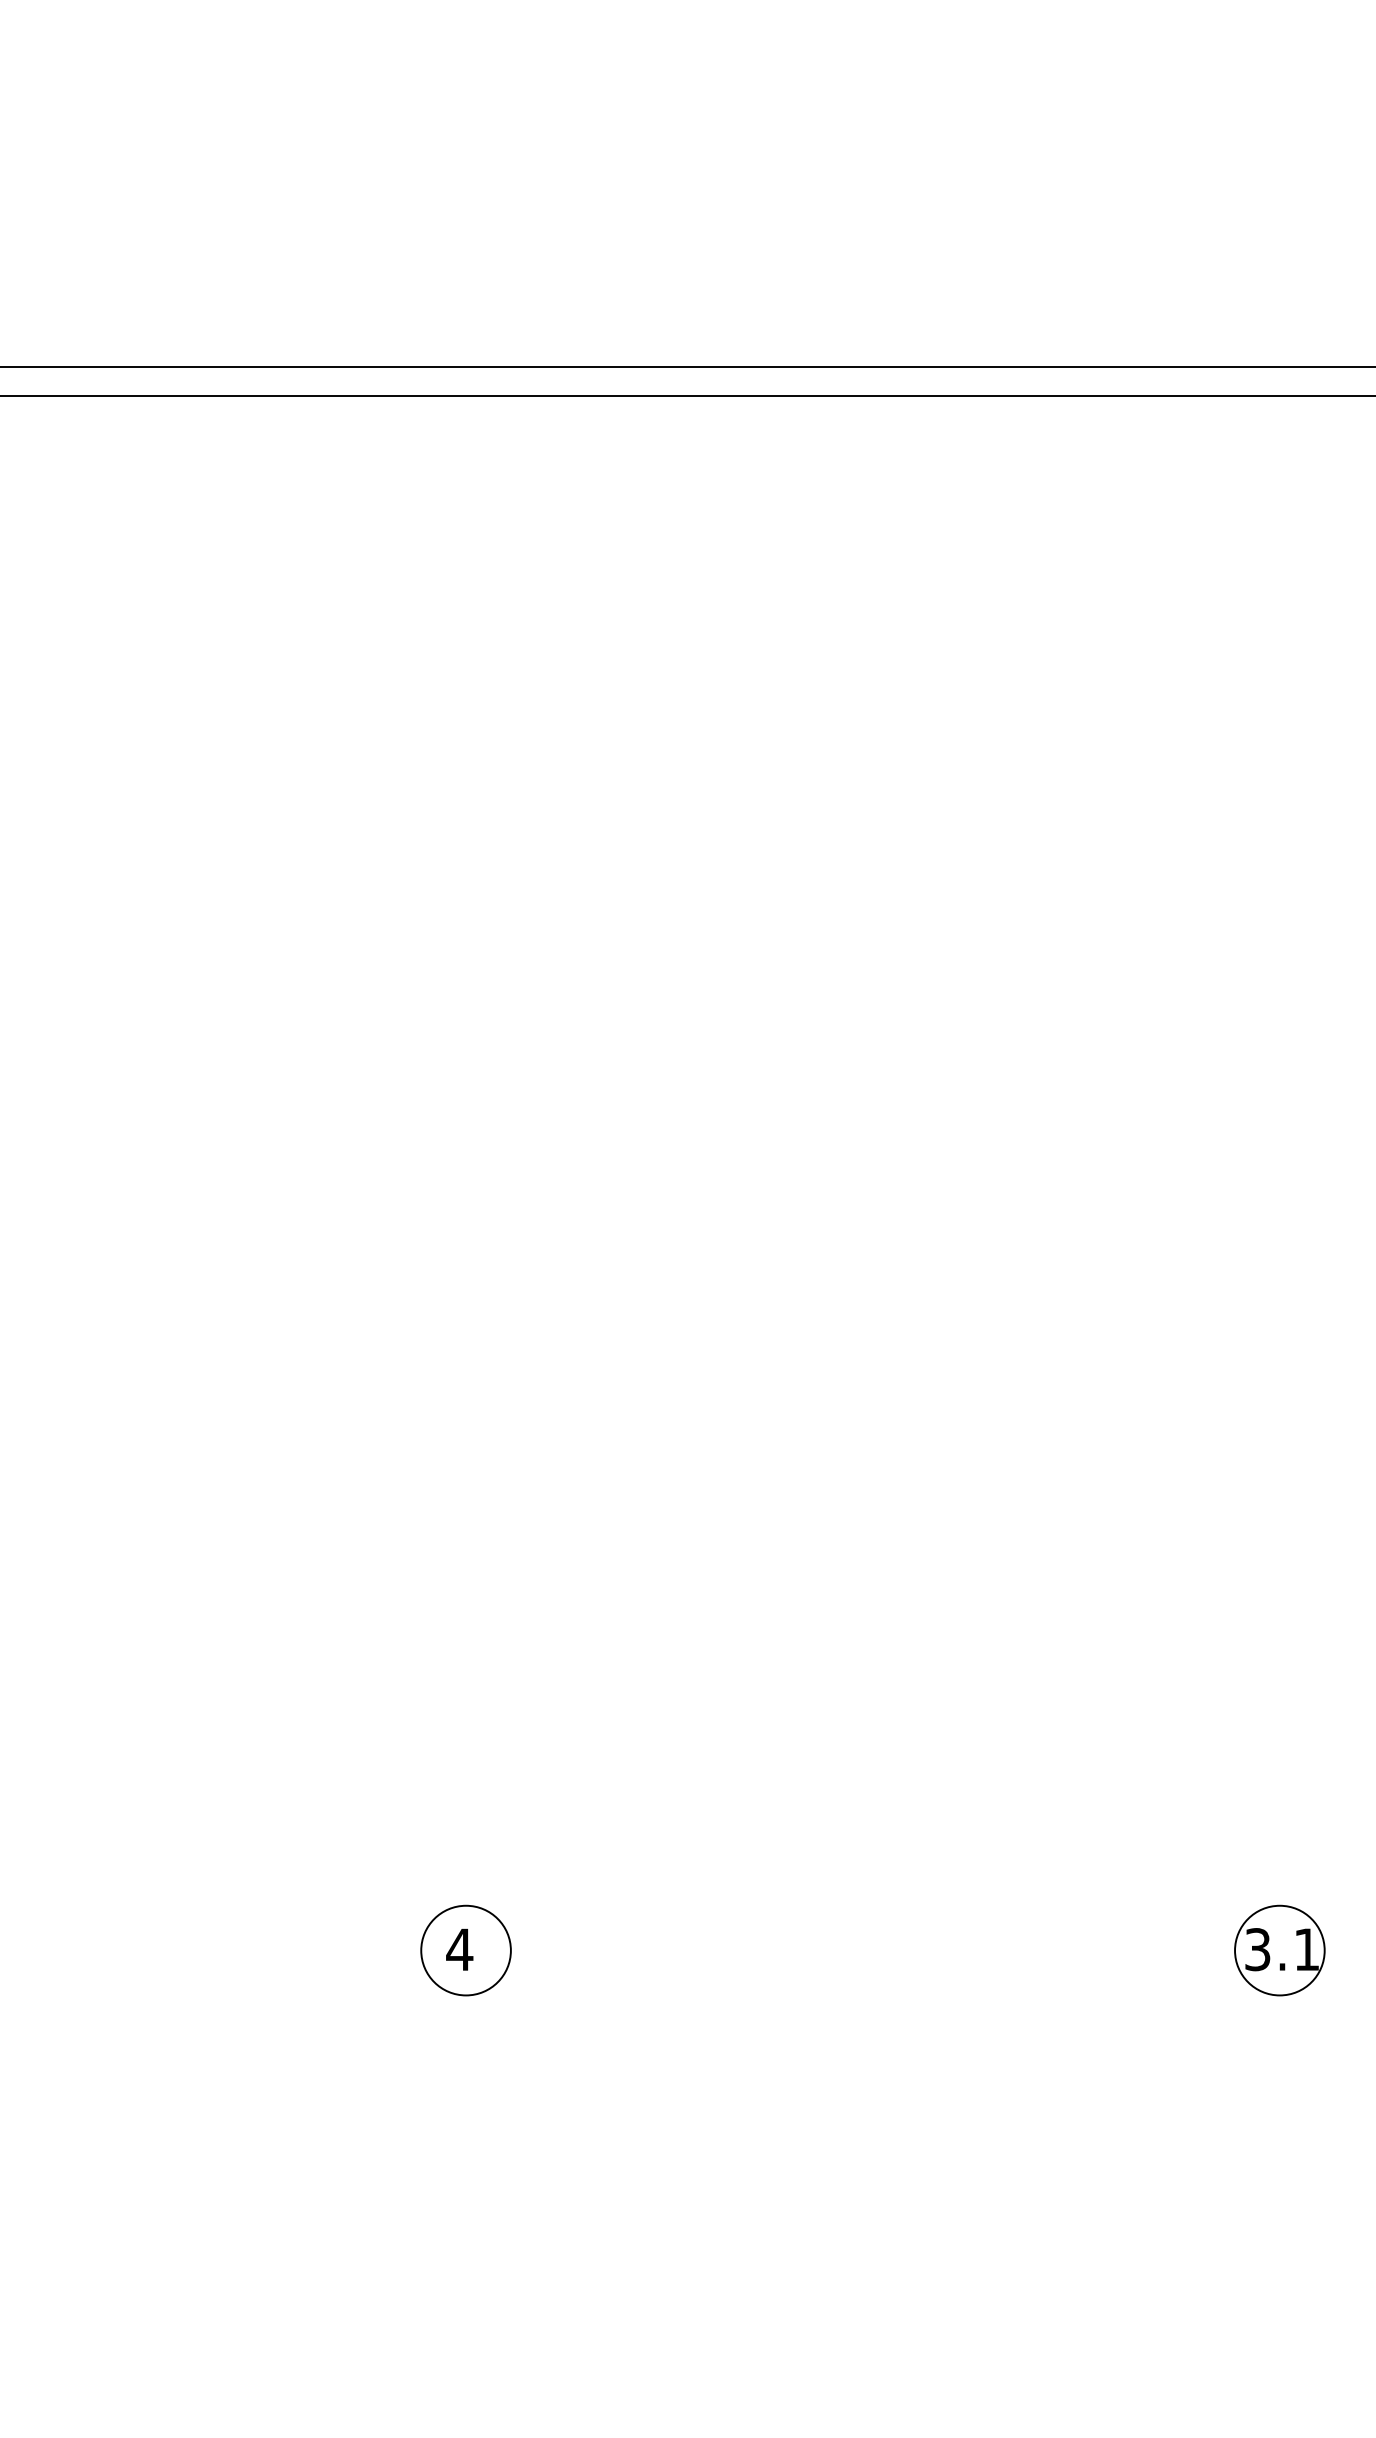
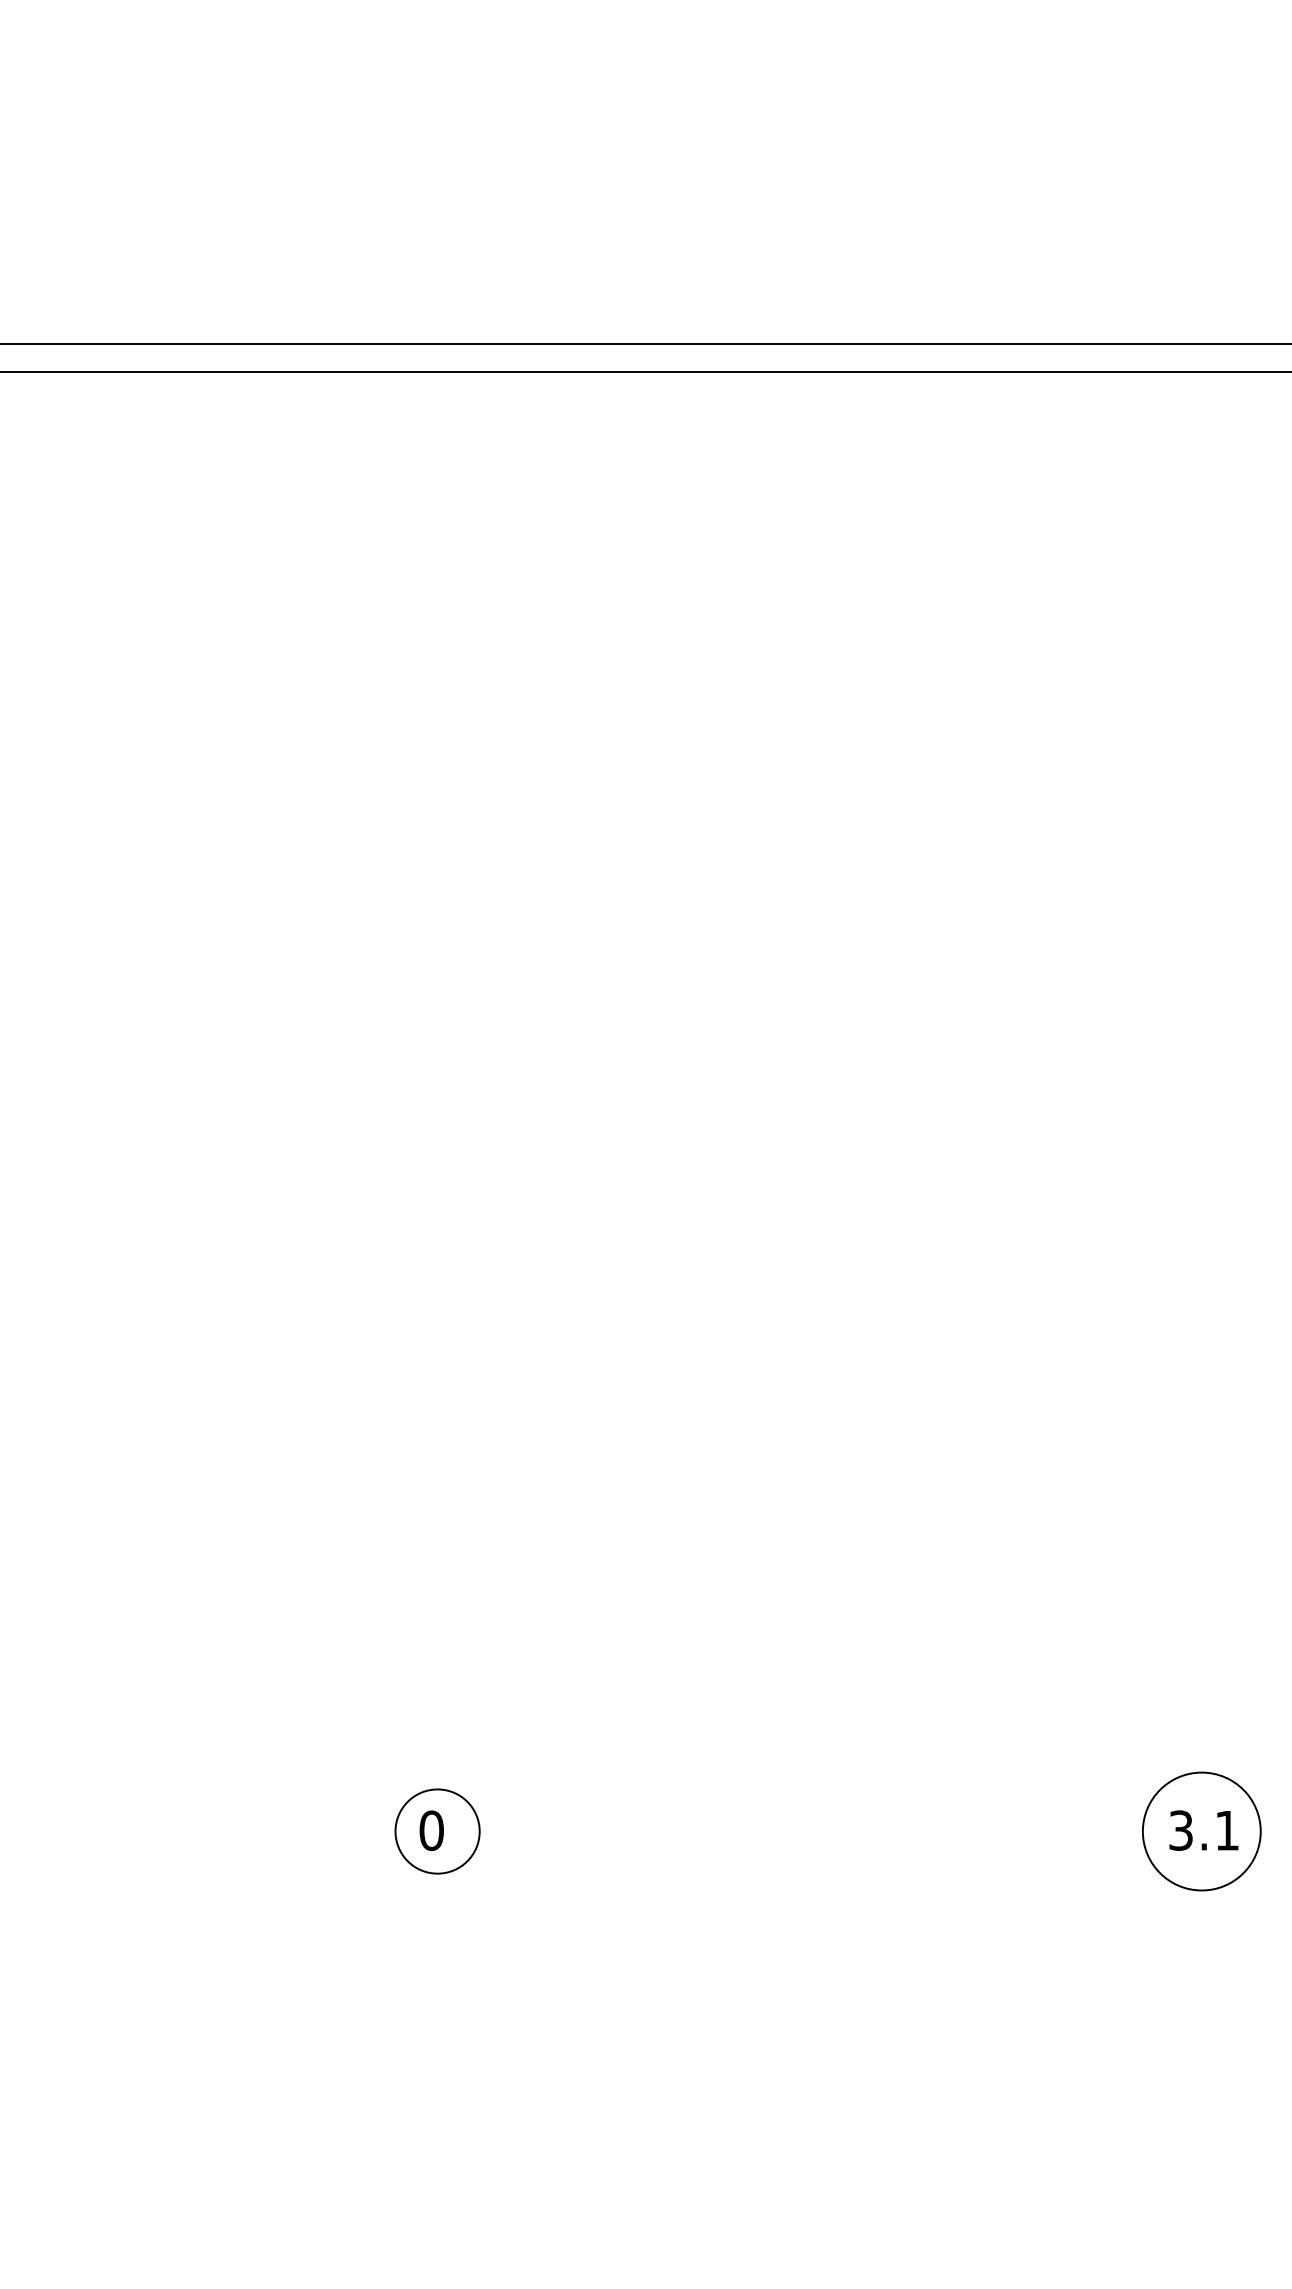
text: (459, 1949) -> (431, 1830), 4 -> 0
circle: (1279, 1950) -> (1201, 1831), size x1.4

